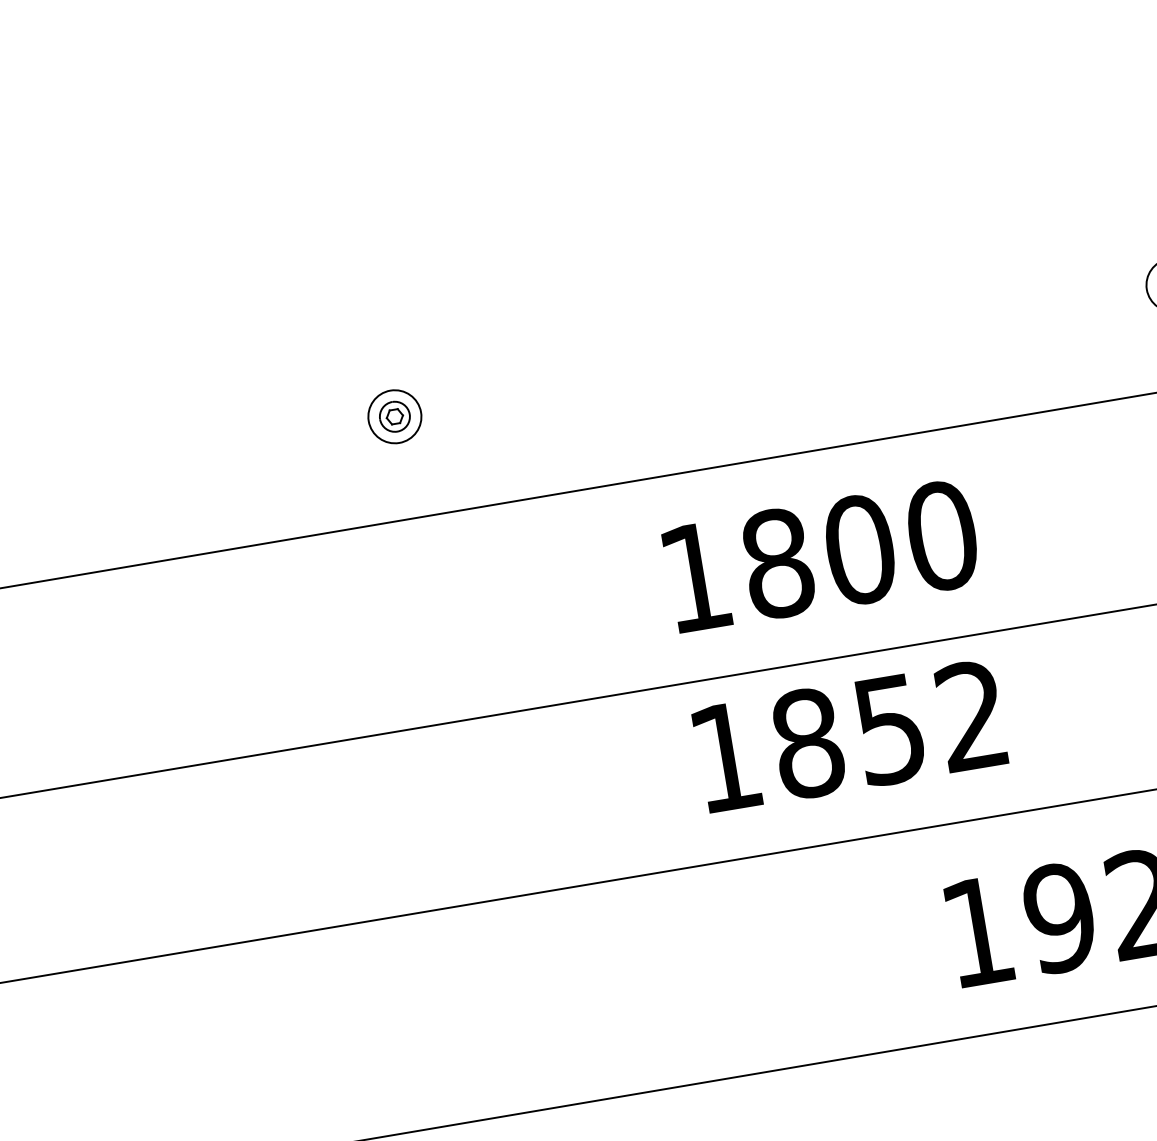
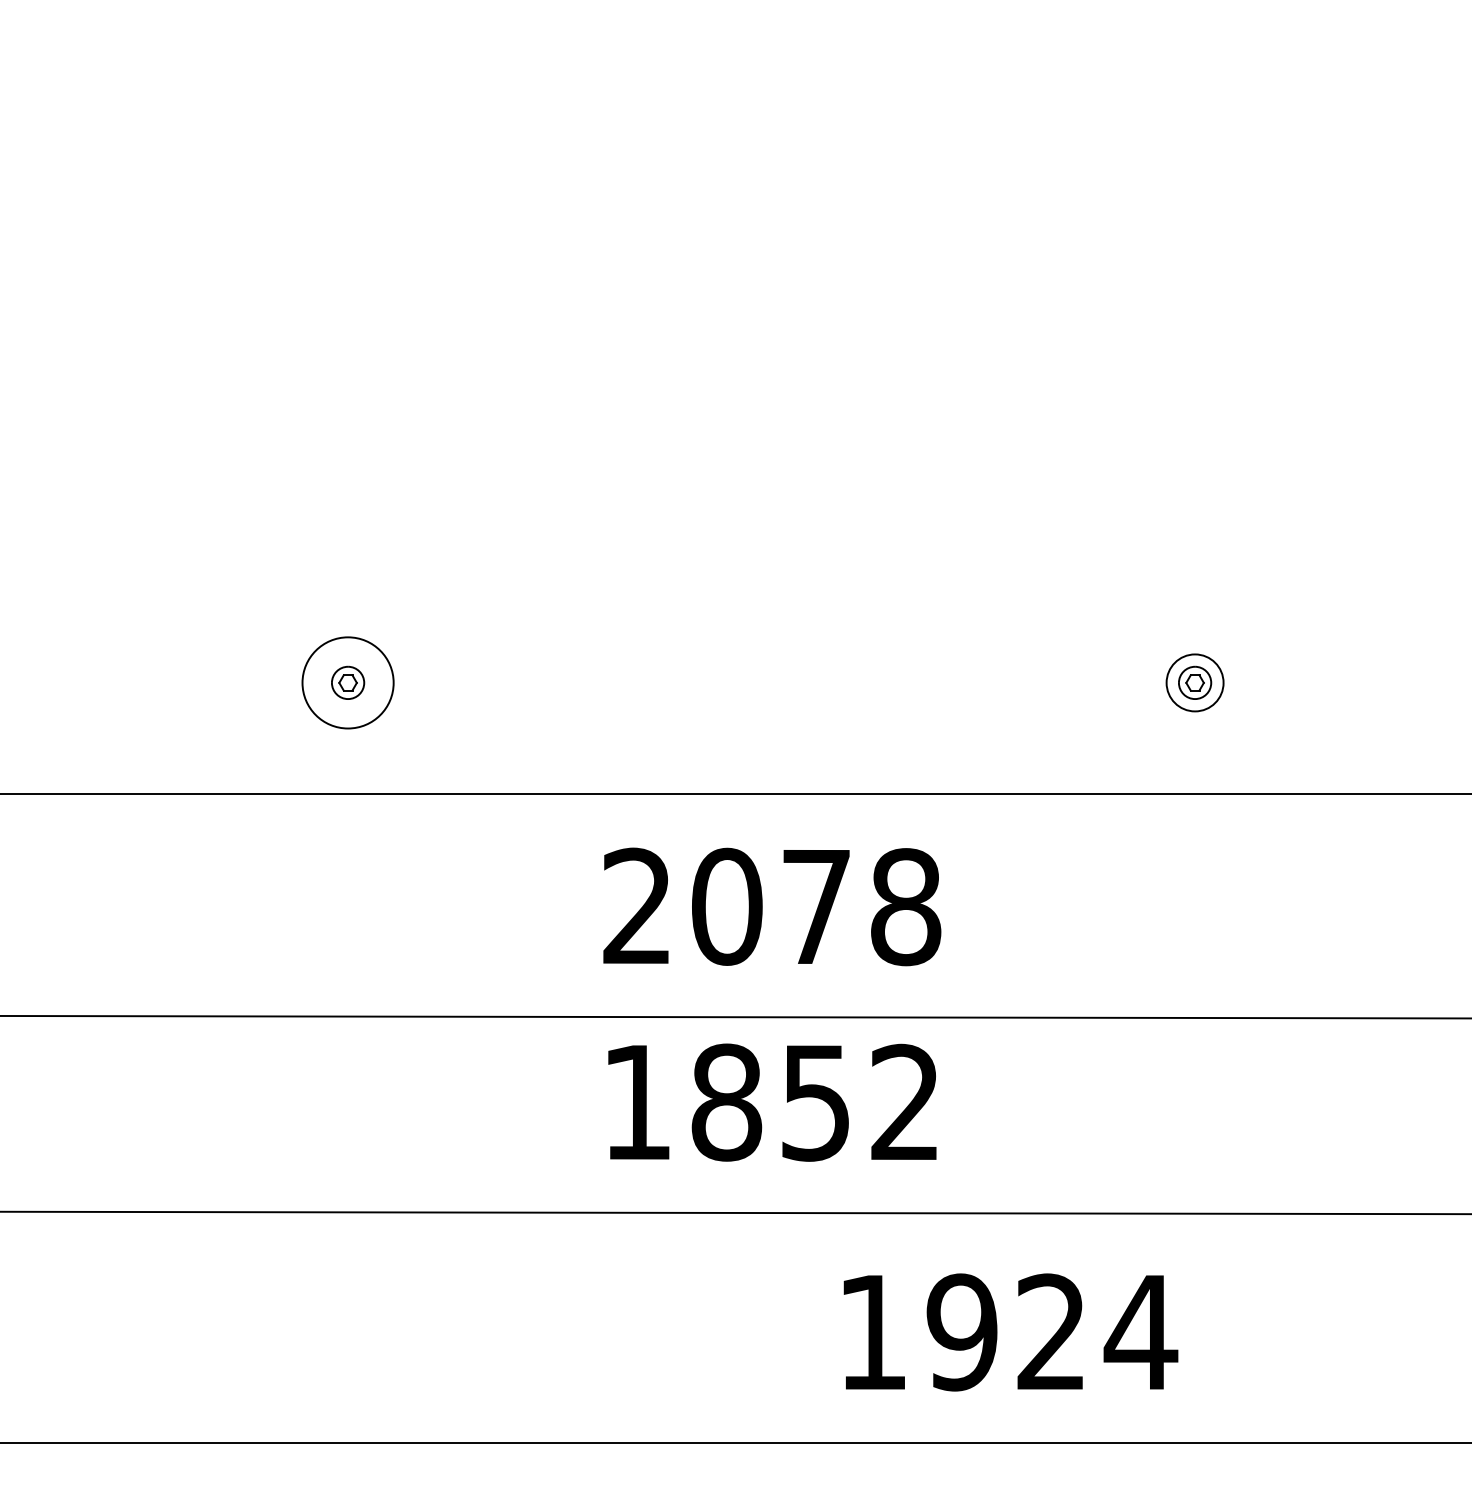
circle: (394, 416) -> (347, 682), size x1.6
text: (819, 556) -> (772, 906), 1800 -> 2078

